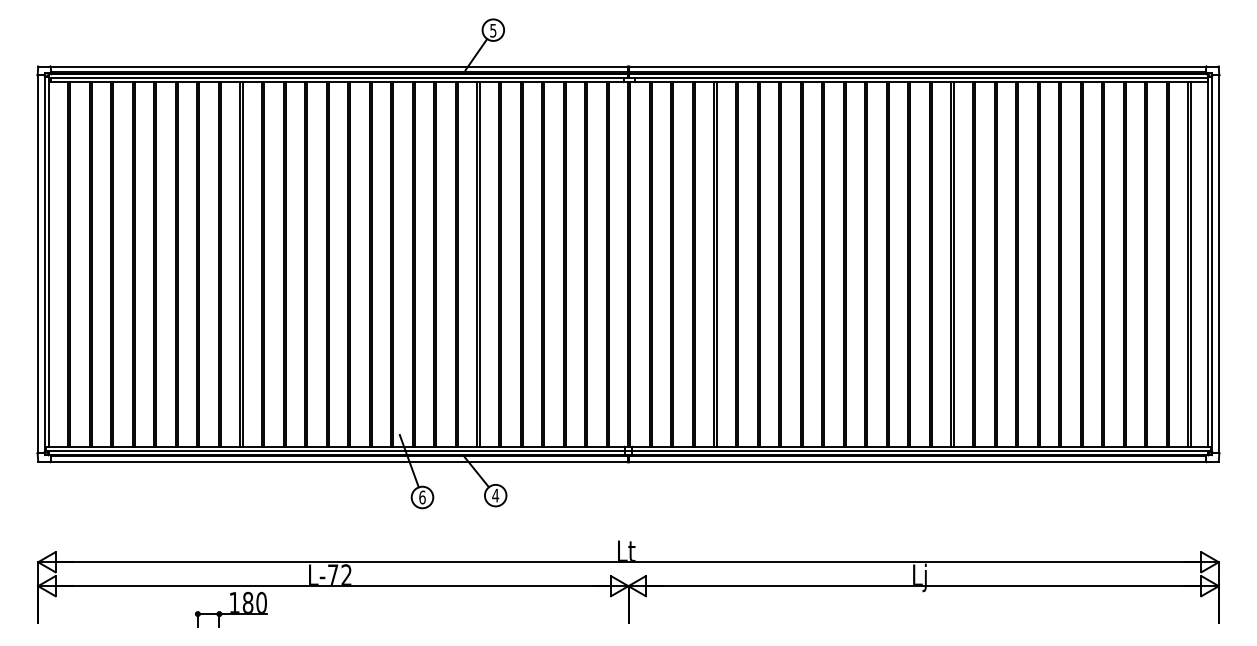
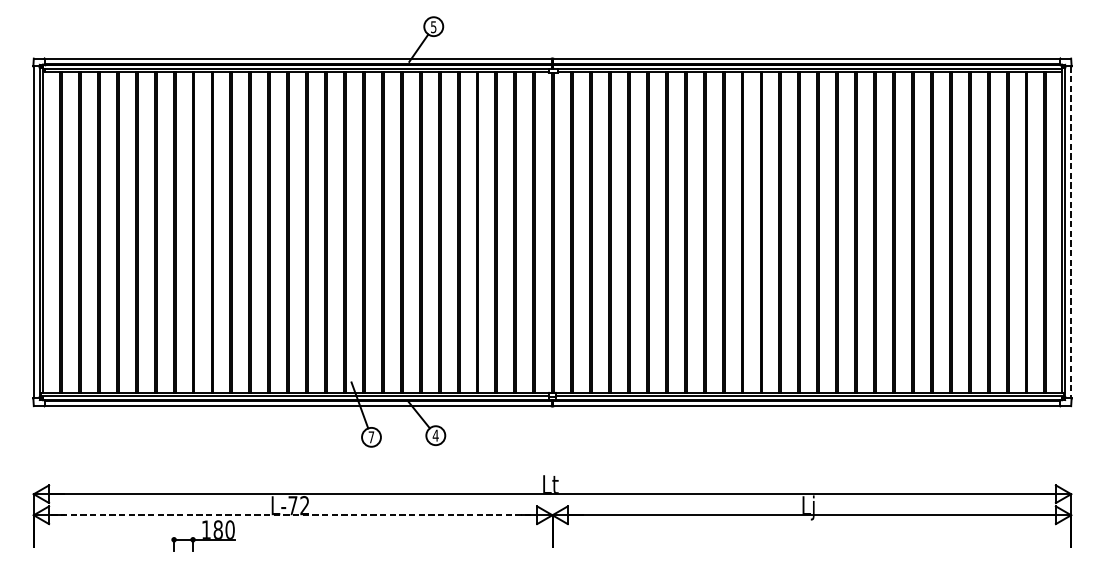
line: (1218, 264) -> (1070, 232), solid -> dashed
text: (422, 497) -> (371, 437), 6 -> 7
line: (333, 586) -> (293, 515), solid -> dashed

